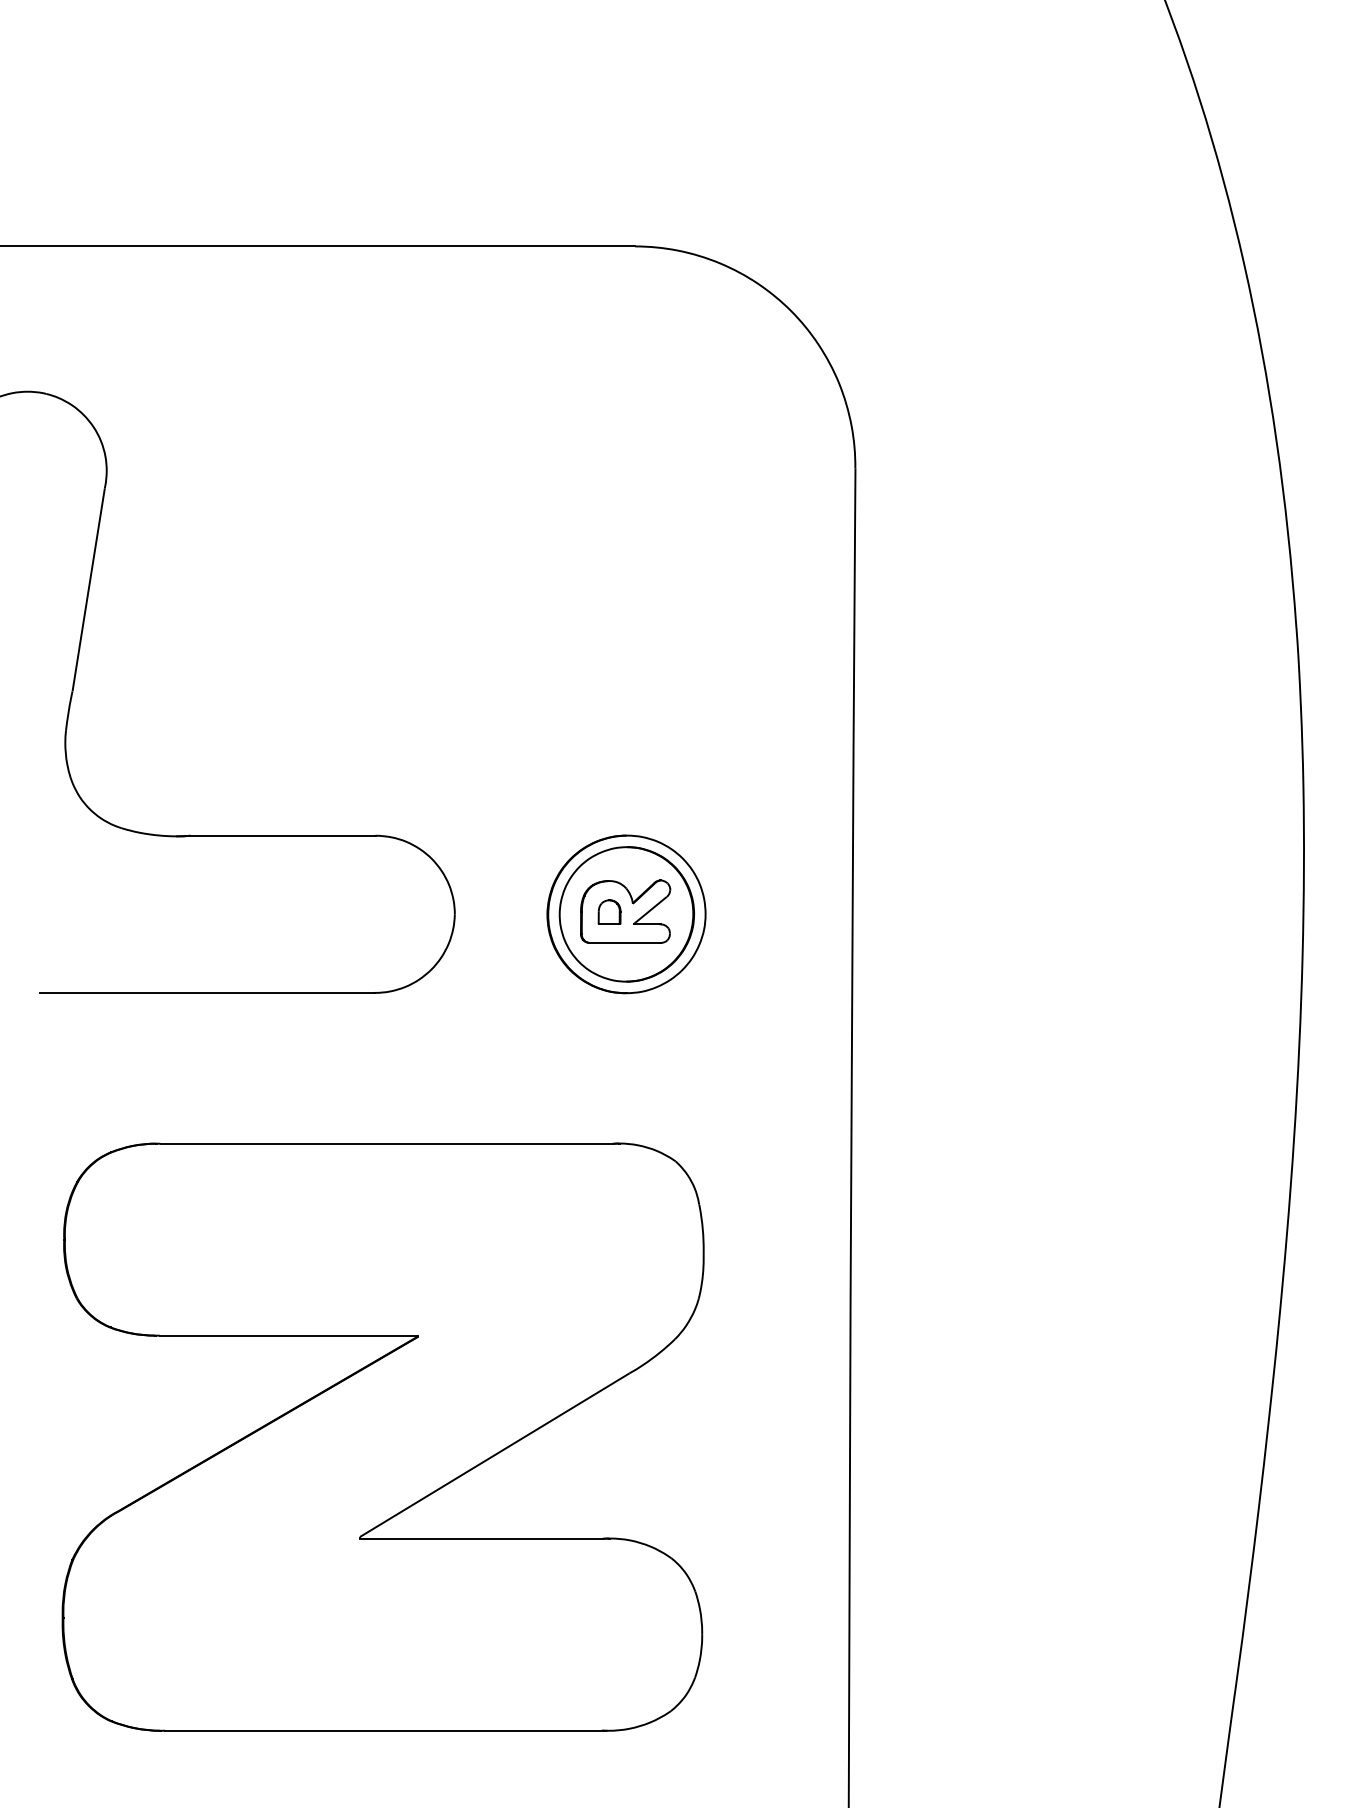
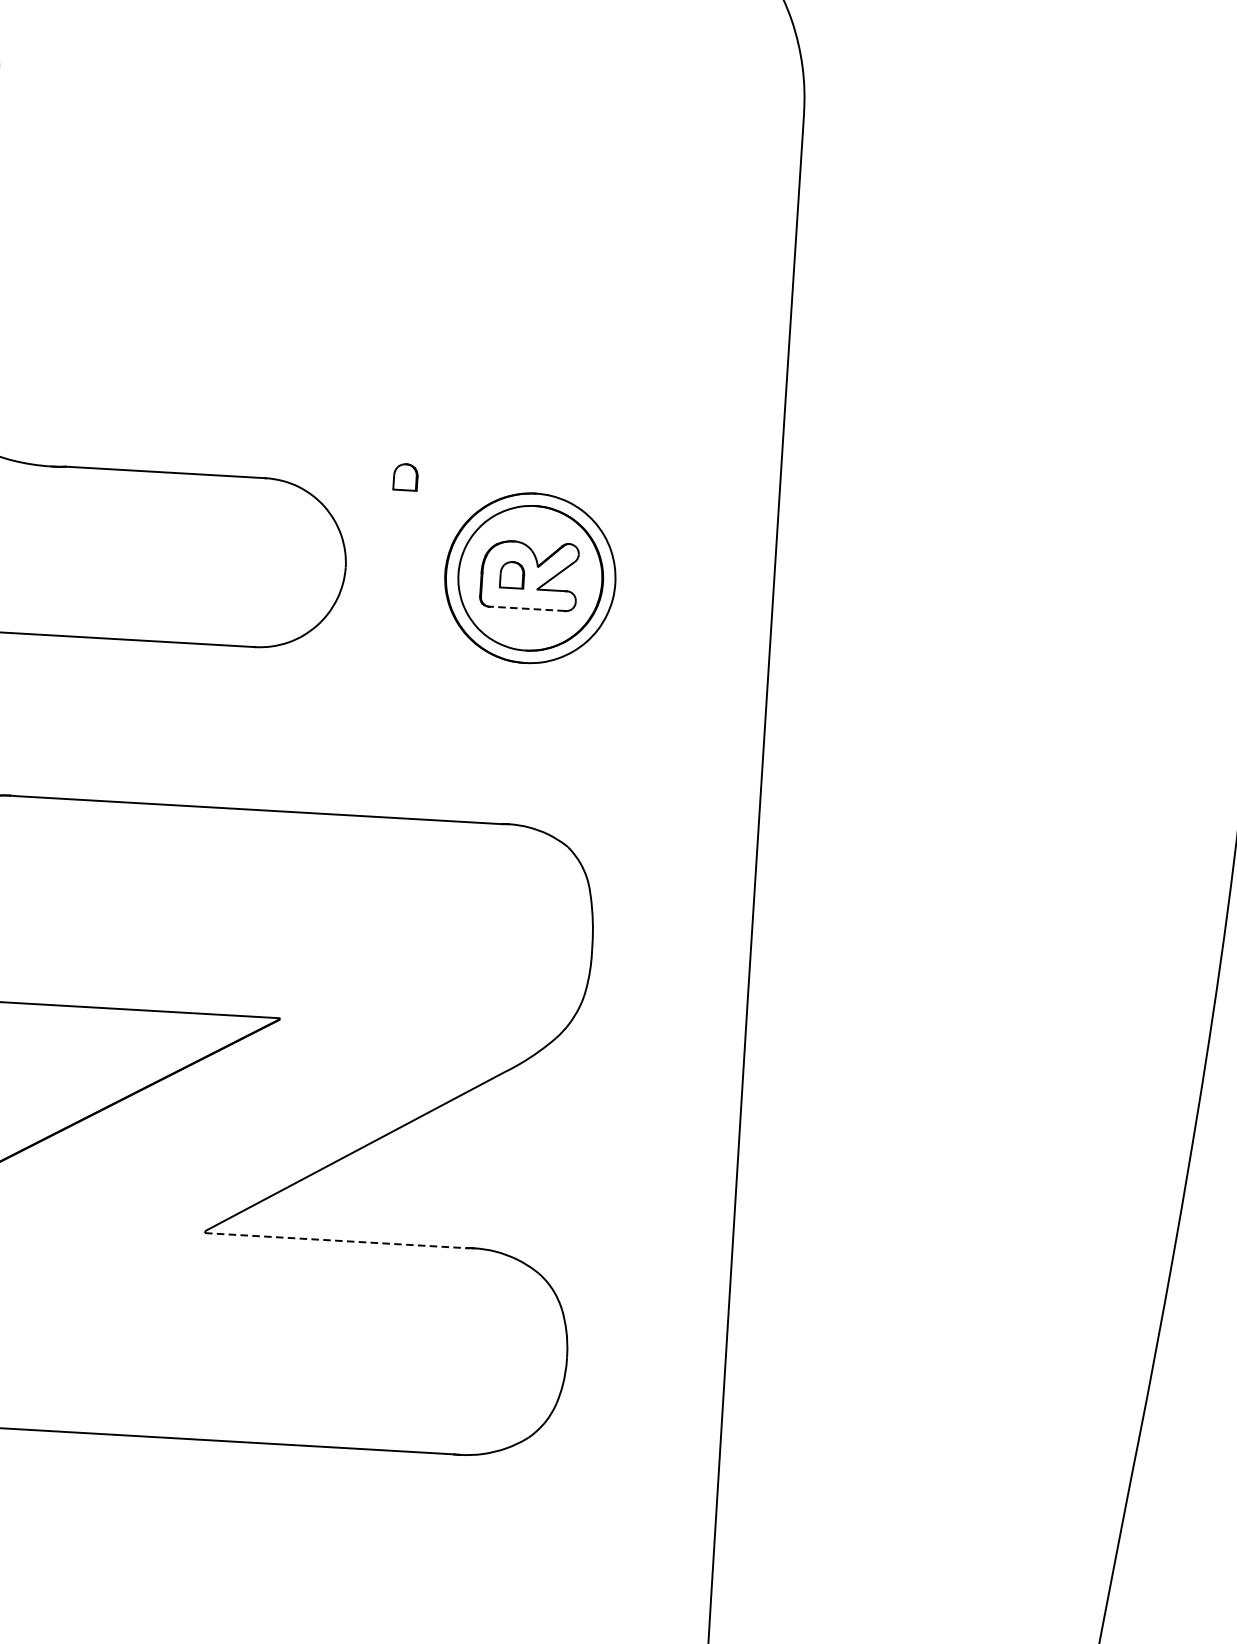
part: (505, 826) -> (405, 476), added
line: (625, 942) -> (527, 608), solid -> dashed
line: (481, 1538) -> (335, 1240), solid -> dashed

